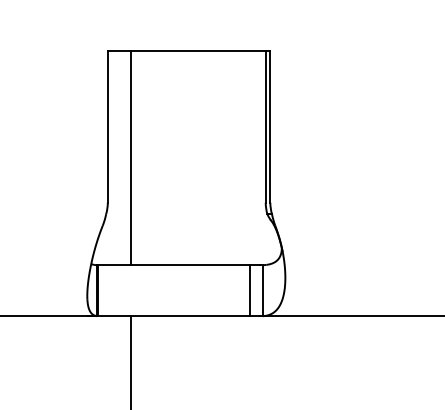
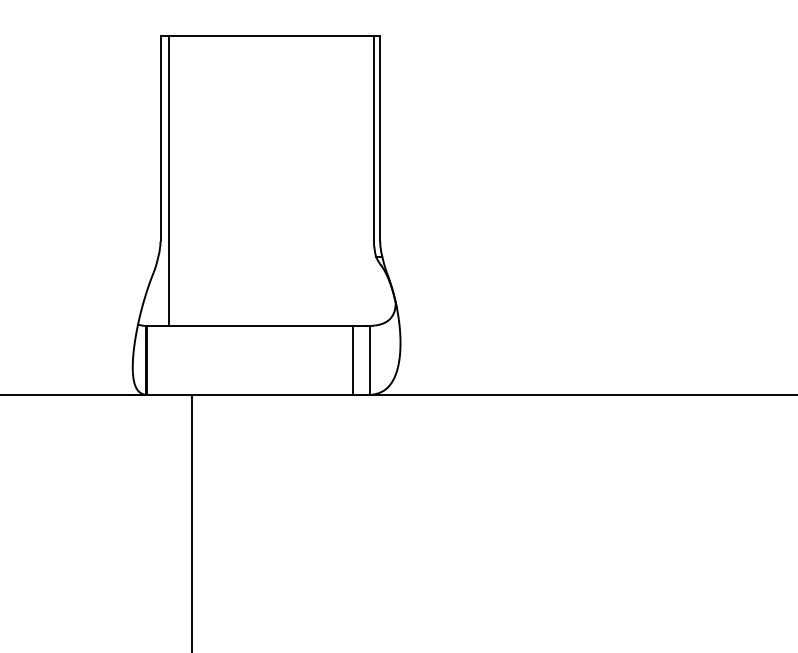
line: (131, 157) -> (169, 180), moved

